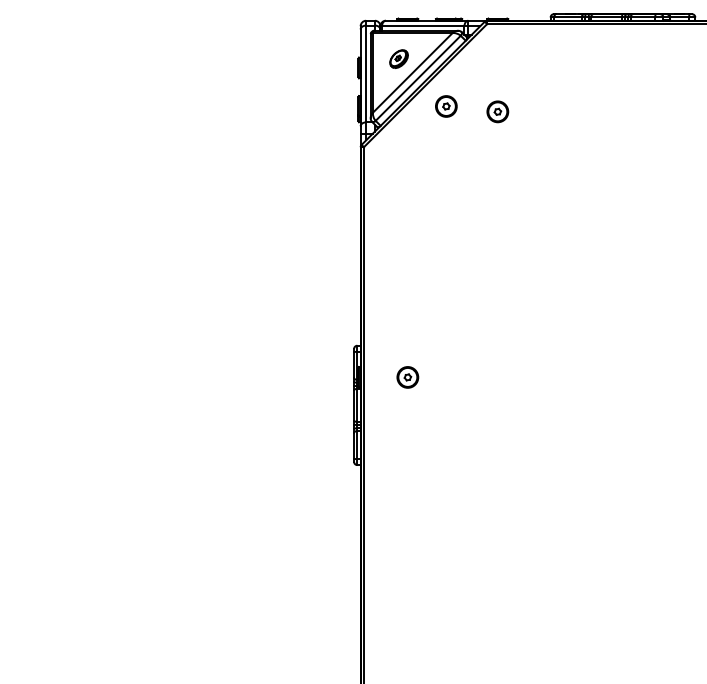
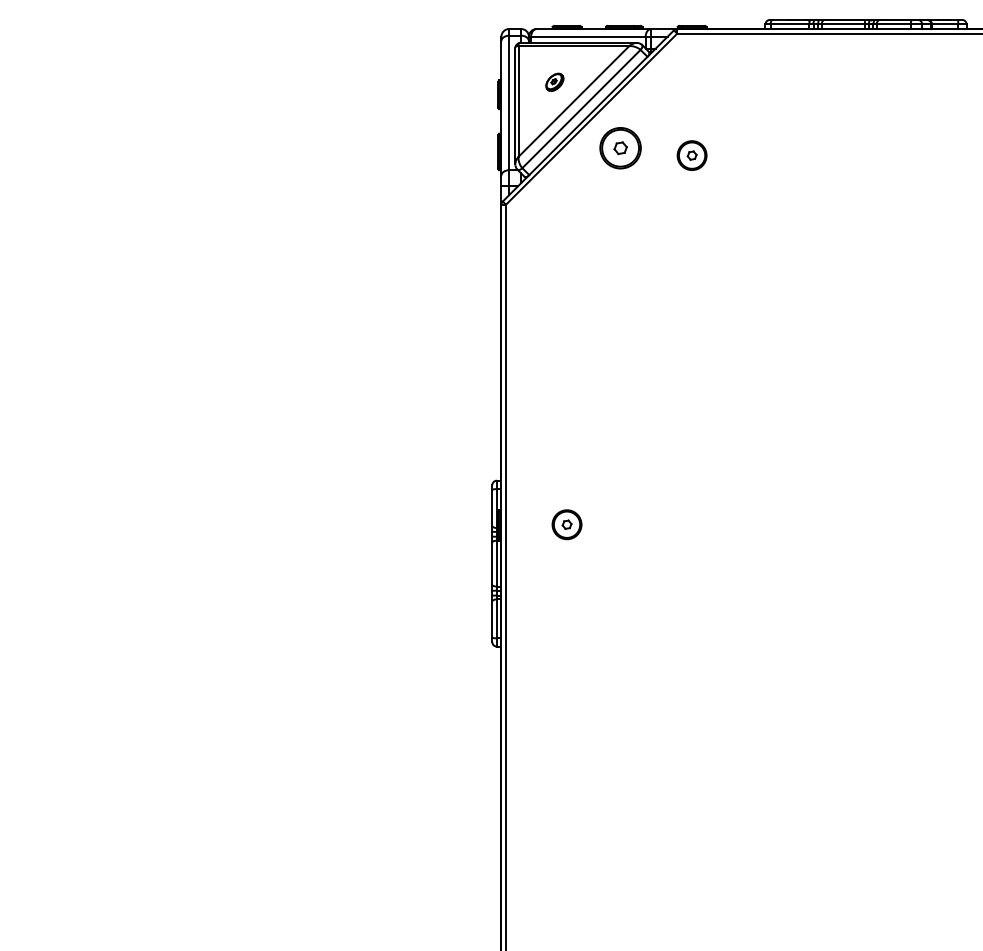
part: (398, 59) -> (554, 82), size x0.7
part: (446, 106) -> (620, 147), size x1.4

